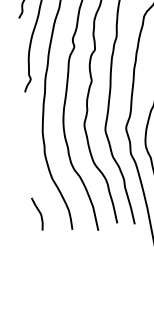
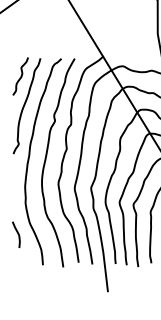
curve: (38, 213) -> (17, 234), moved

